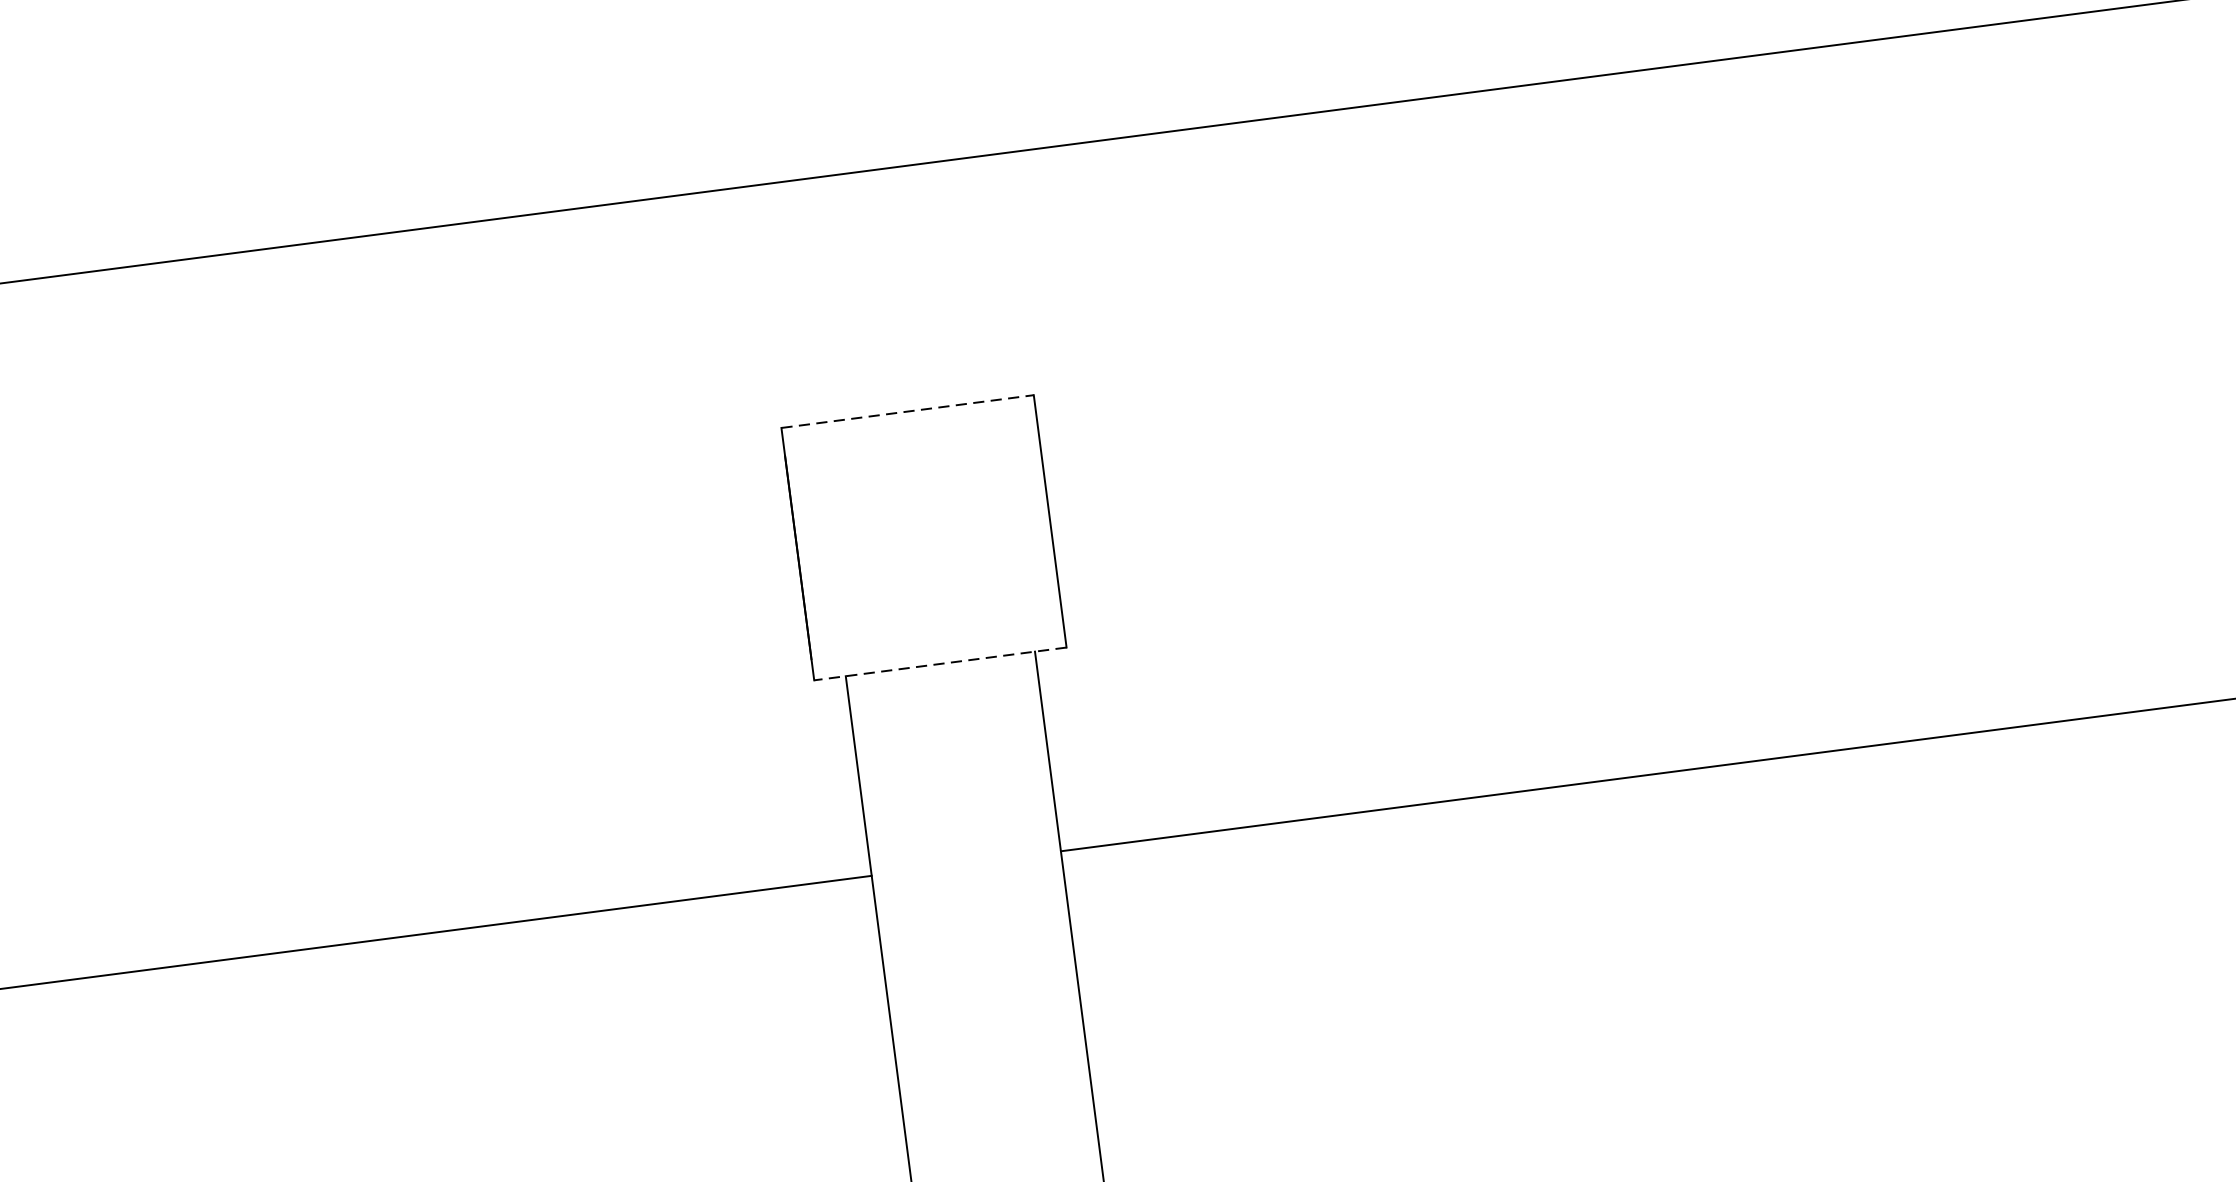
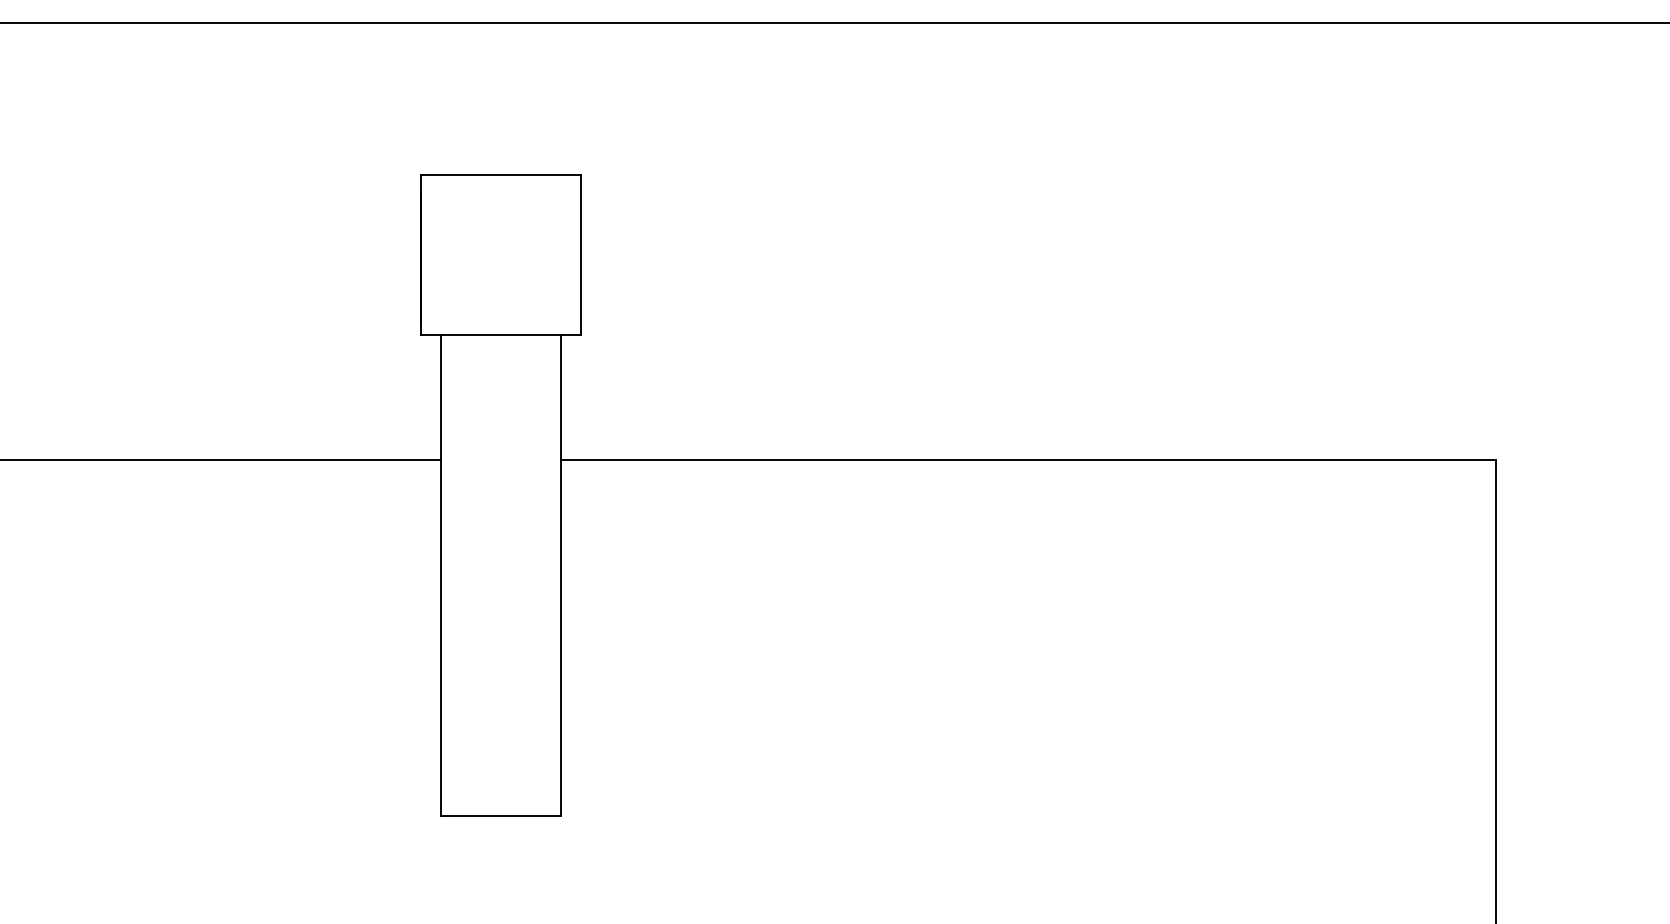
line: (906, 411) -> (500, 175), dashed -> solid
line: (939, 663) -> (500, 334), dashed -> solid

